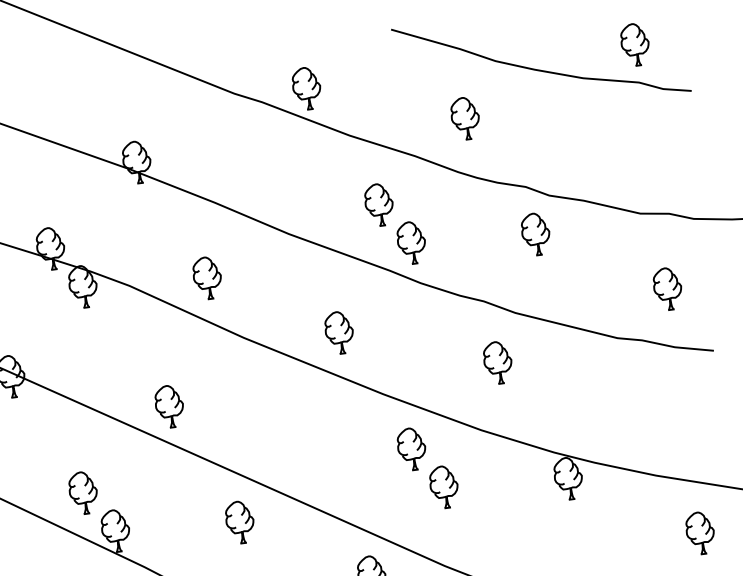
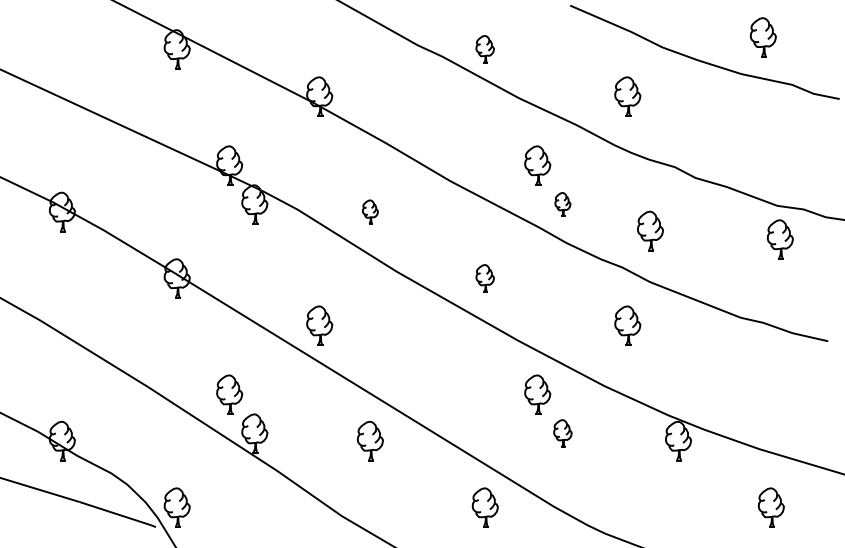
part: (635, 44) -> (763, 37), moved
part: (306, 88) -> (484, 49), size x0.7
part: (535, 233) -> (650, 230), moved
part: (411, 242) -> (562, 204), size x0.6
part: (207, 277) -> (370, 211), size x0.6
part: (667, 288) -> (780, 239), moved
part: (338, 332) -> (484, 278), size x0.7
part: (443, 486) -> (562, 433), size x0.7
part: (700, 532) -> (771, 507), moved

